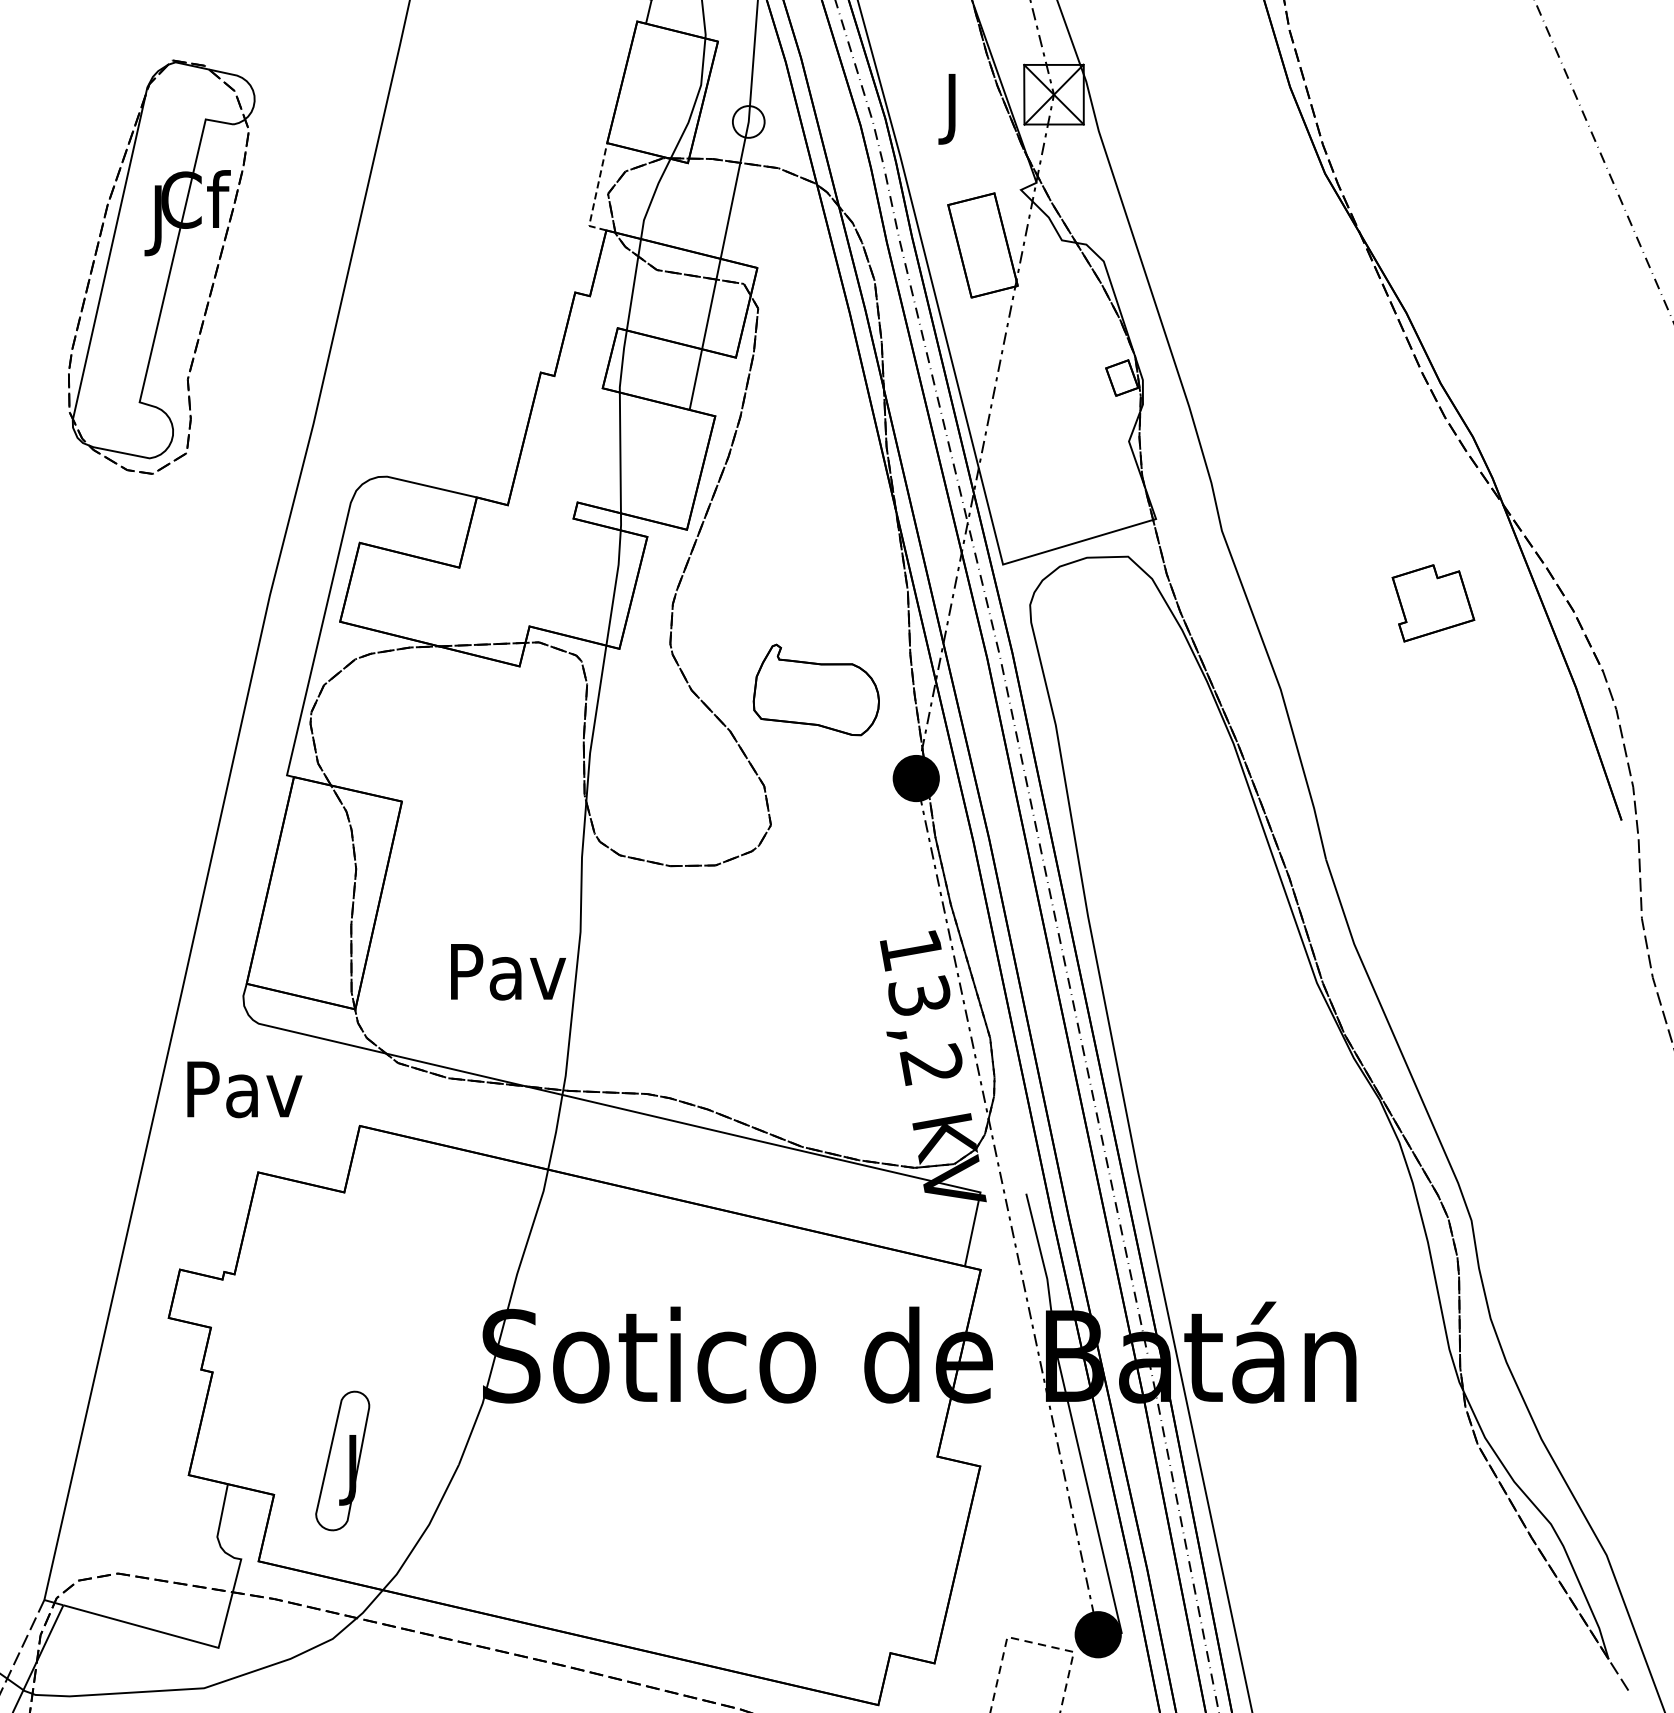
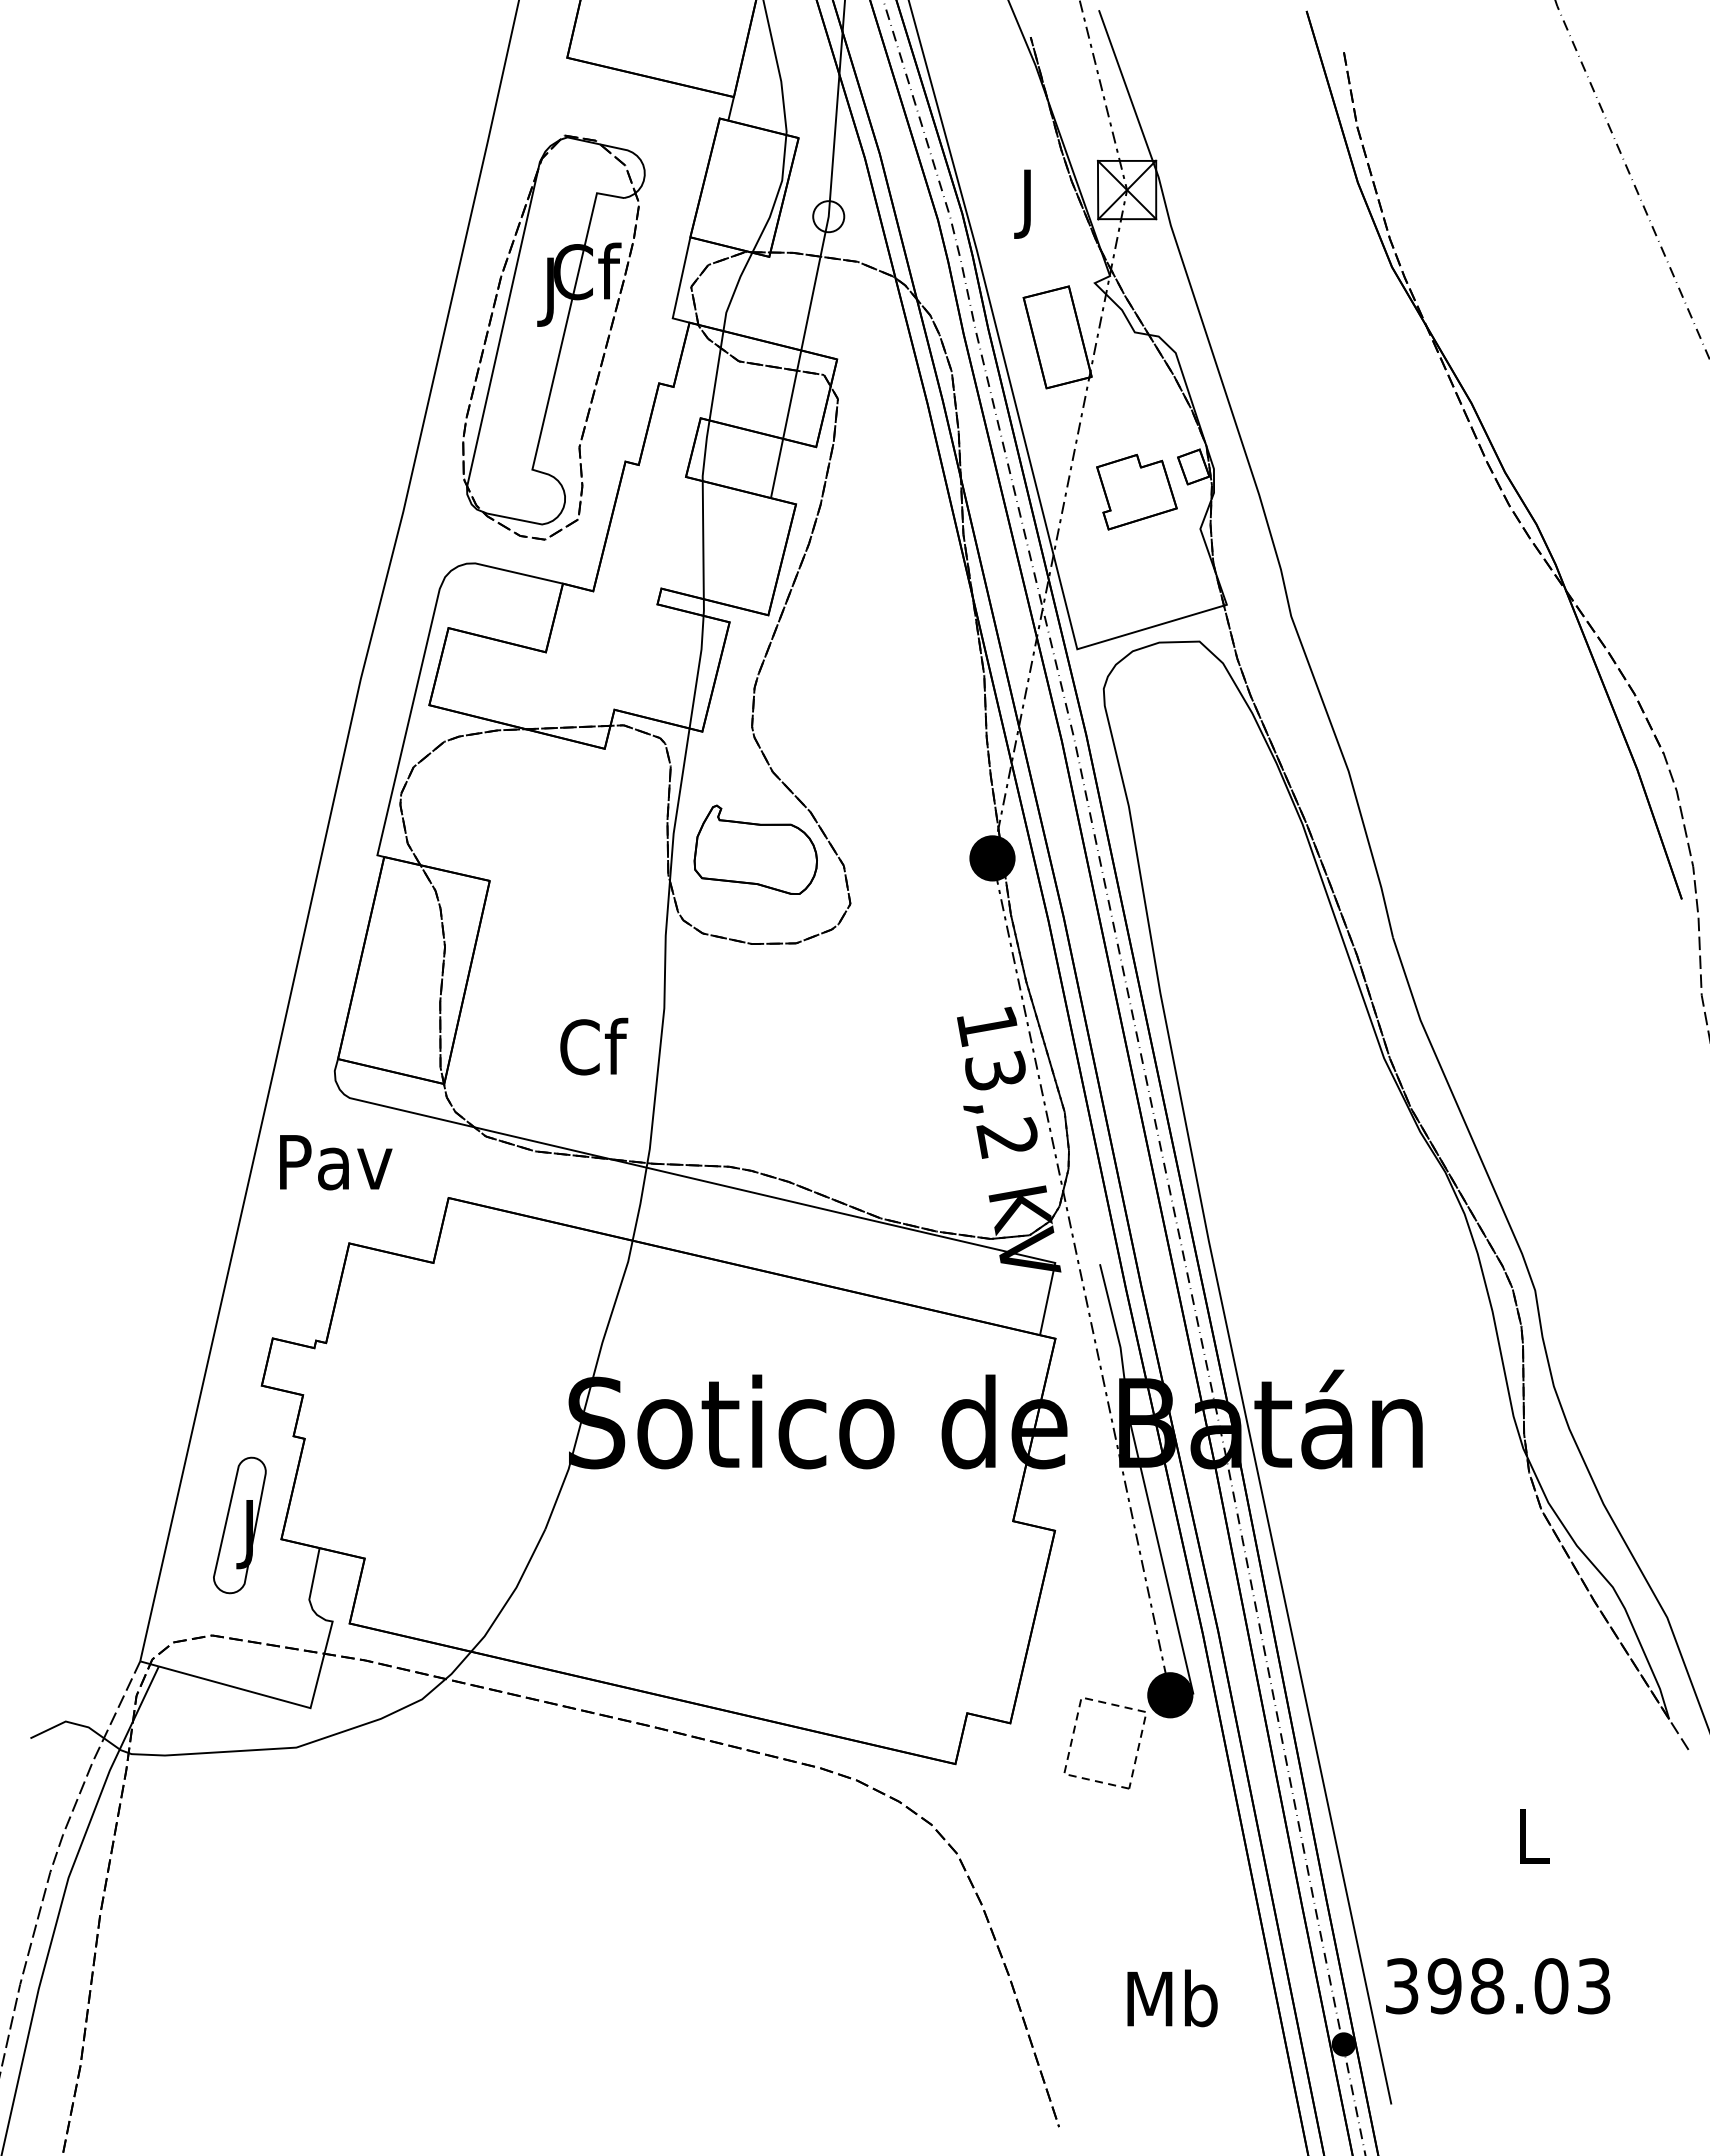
line: (596, 194) -> (679, 287), dashed -> solid
part: (161, 267) -> (553, 337), moved
part: (1432, 602) -> (1136, 491), moved
part: (816, 689) -> (755, 849), moved
text: (508, 970) -> (593, 1046), Pav -> Cf
part: (342, 1461) -> (239, 1525), moved

